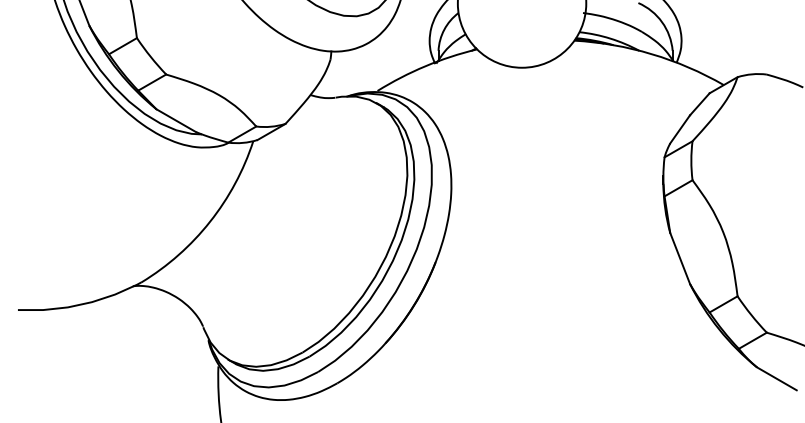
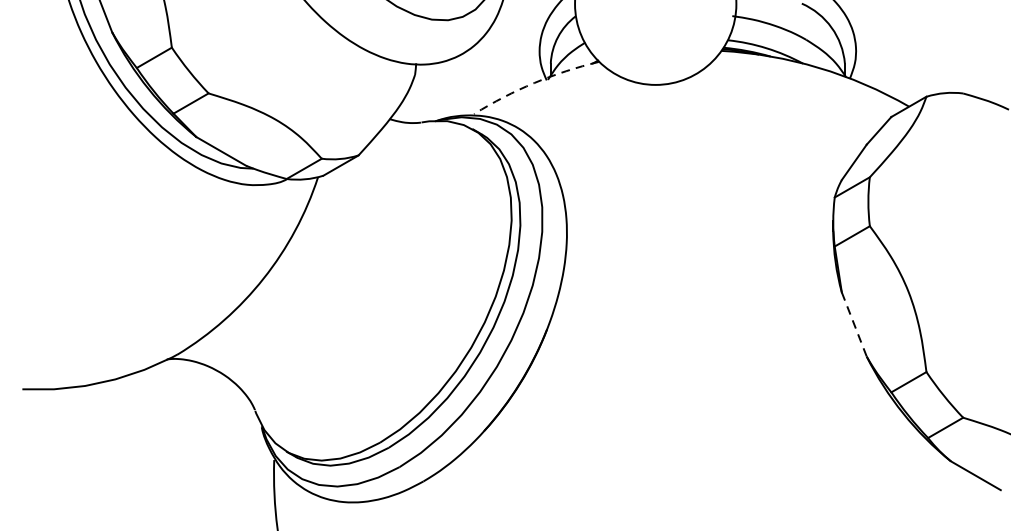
arc: (425, 66) -> (534, 83), solid -> dashed
line: (680, 258) -> (854, 324), solid -> dashed

